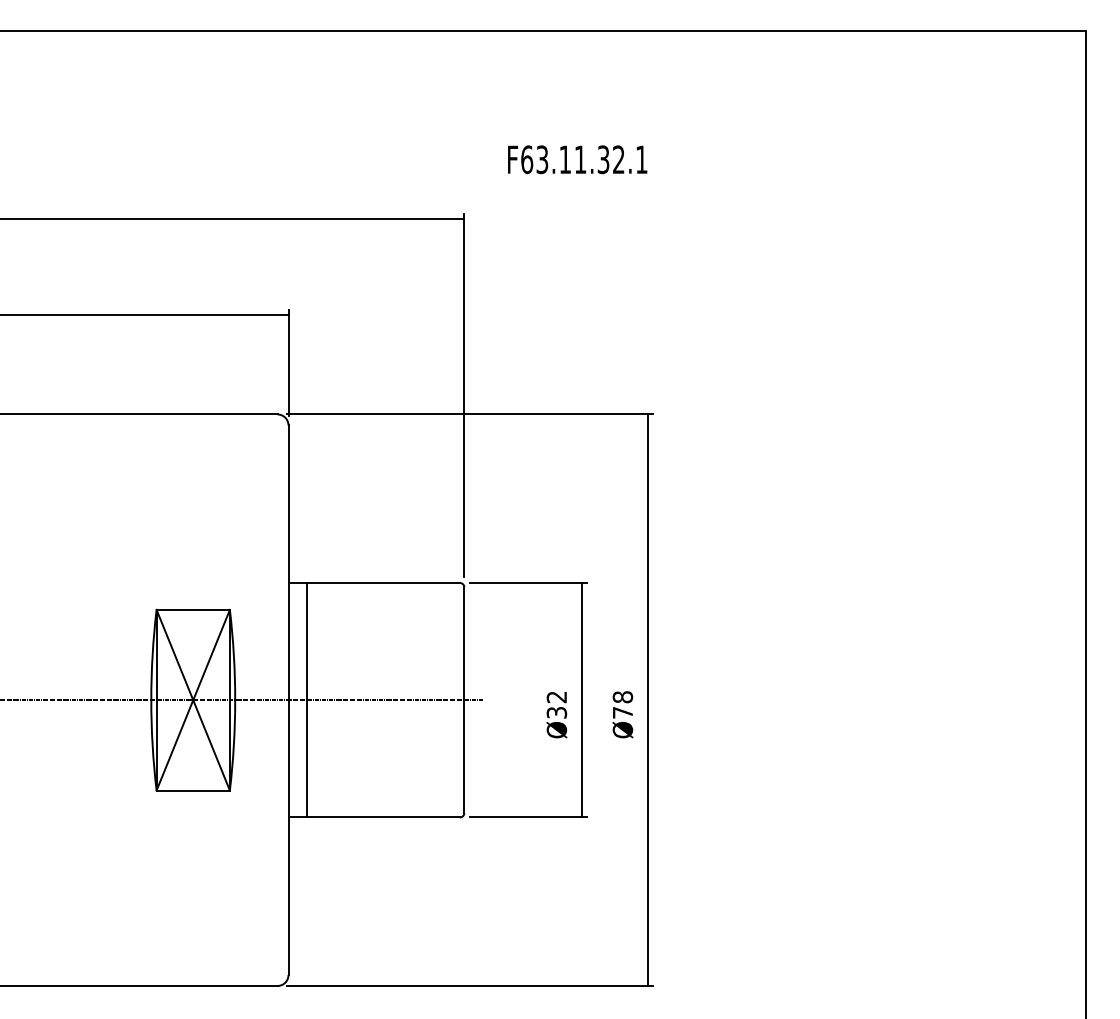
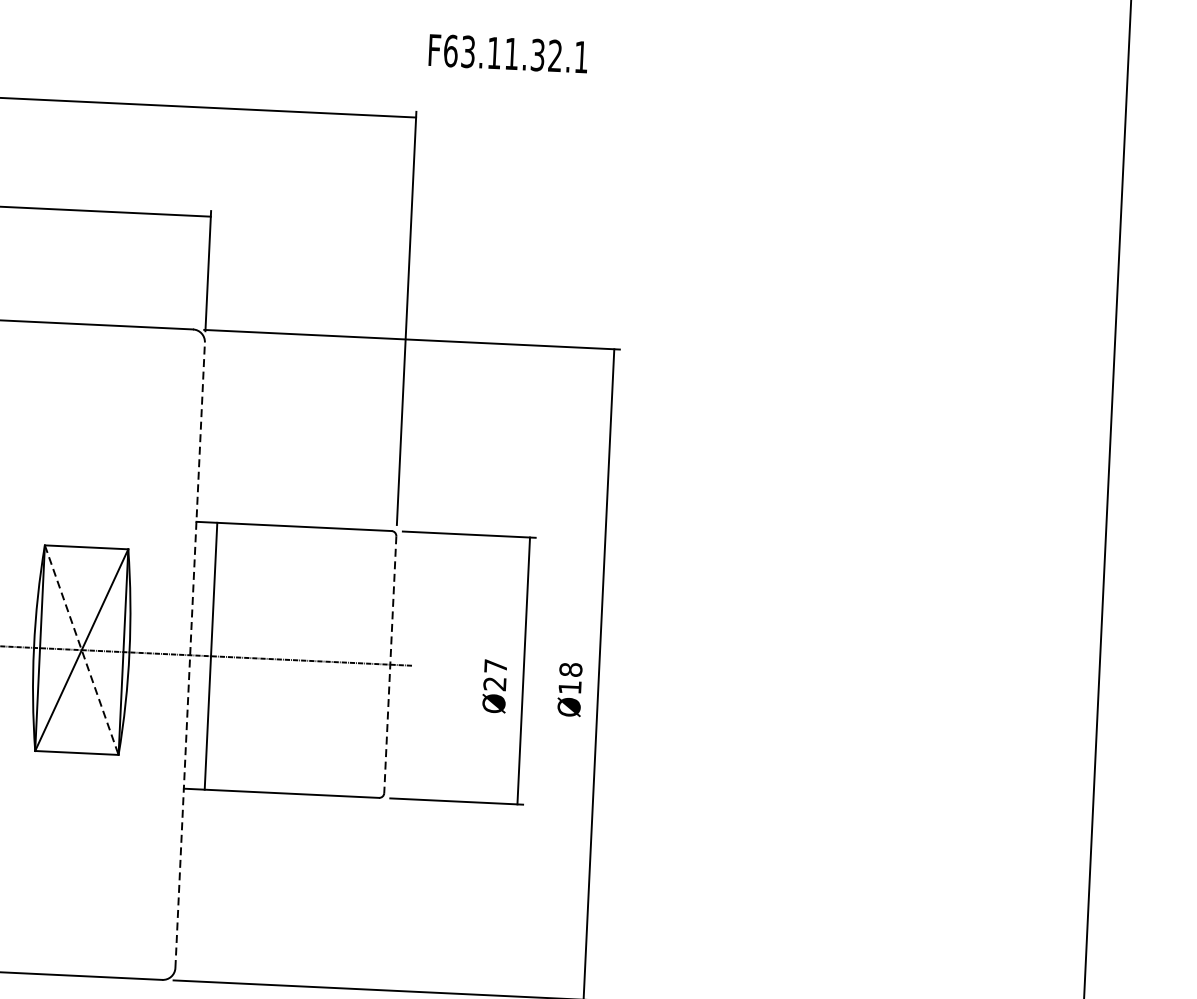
text: (577, 159) -> (508, 53), moved
line: (193, 700) -> (82, 650), solid -> dashed
line: (288, 700) -> (190, 655), solid -> dashed
line: (464, 700) -> (390, 665), solid -> dashed
text: (556, 704) -> (494, 674), Ø32 -> Ø27
text: (622, 712) -> (569, 687), Ø78 -> Ø18

